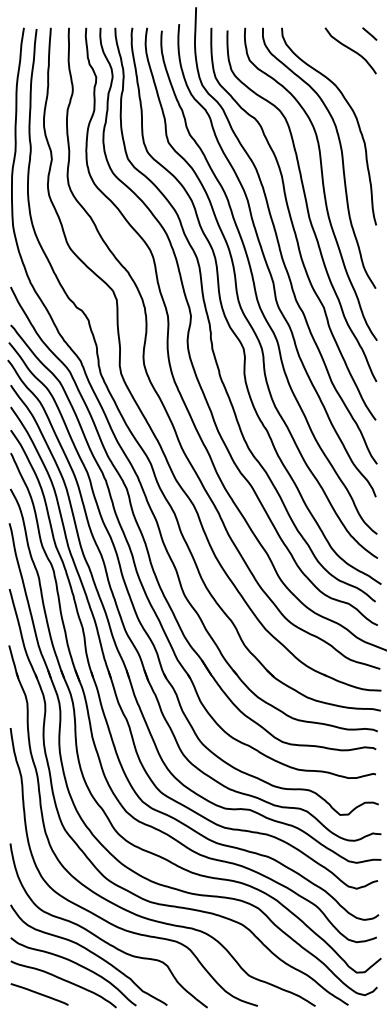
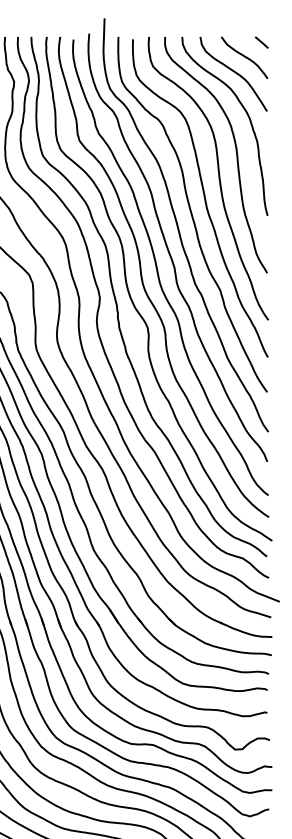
curve: (339, 67) -> (234, 72), added

